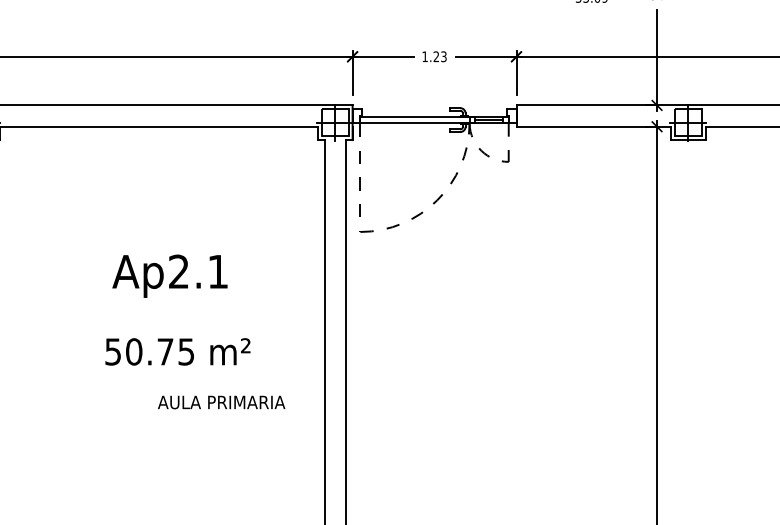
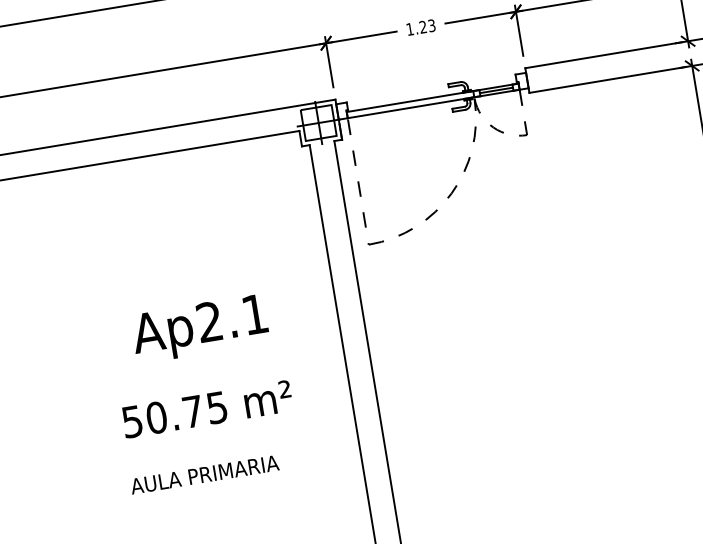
text: (169, 275) -> (199, 328), moved
text: (177, 351) -> (206, 408), moved
text: (221, 402) -> (204, 474), moved

